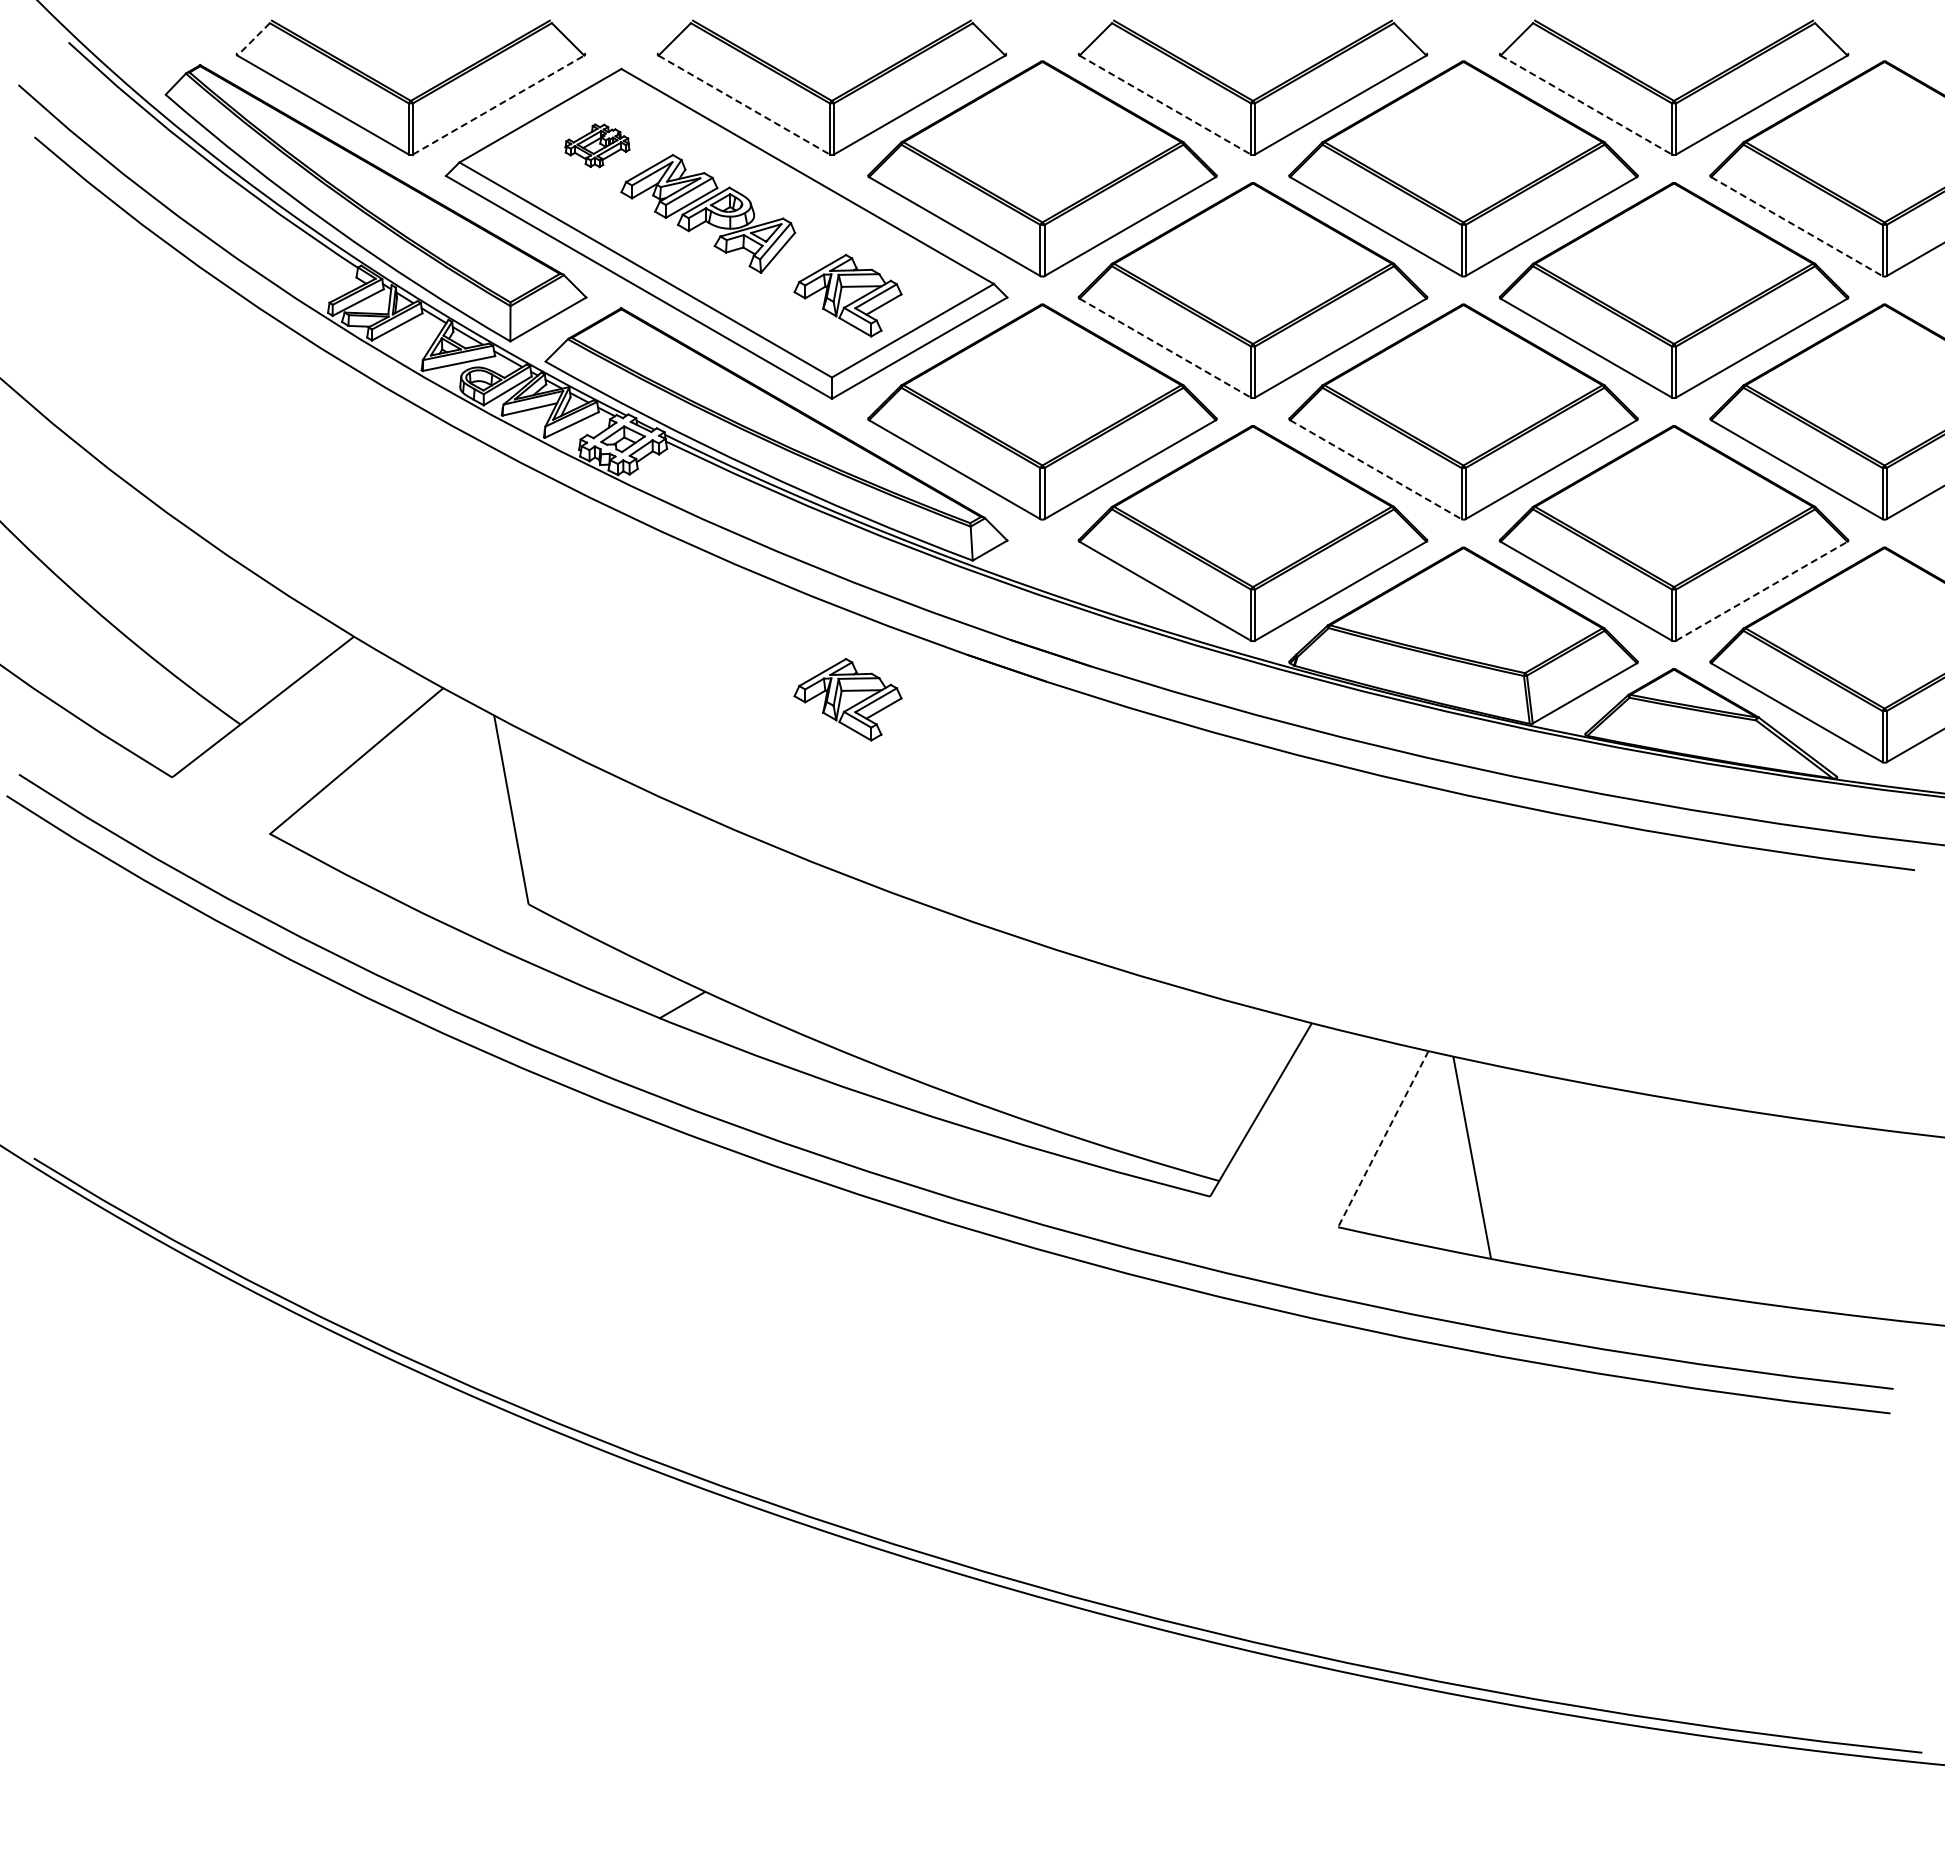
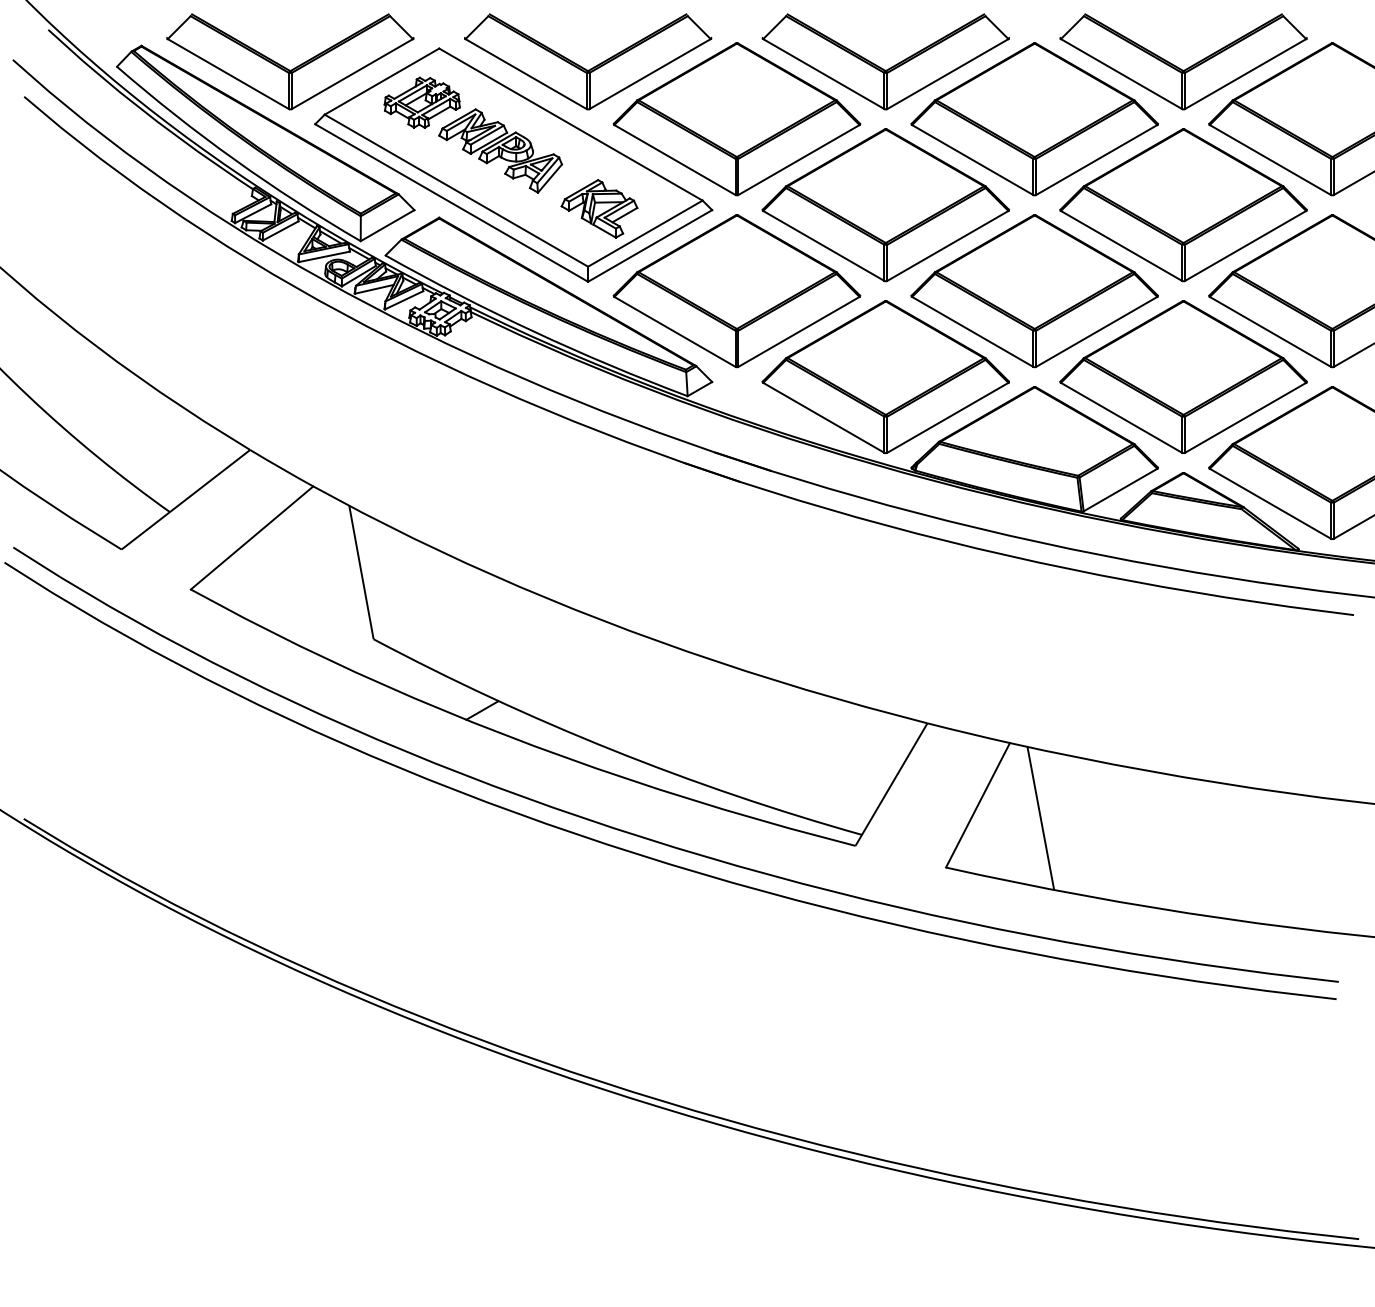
line: (253, 39) -> (179, 27), dashed -> solid
line: (498, 105) -> (352, 74), dashed -> solid
line: (744, 105) -> (526, 74), dashed -> solid
line: (1165, 105) -> (823, 74), dashed -> solid
line: (1586, 105) -> (1121, 74), dashed -> solid
part: (597, 145) -> (422, 102), size x1.67
line: (1796, 226) -> (1270, 159), dashed -> solid
line: (1165, 348) -> (823, 246), dashed -> solid
line: (1375, 469) -> (972, 331), dashed -> solid
line: (1761, 591) -> (1245, 418), dashed -> solid
part: (847, 699) -> (599, 494), removed
line: (1383, 1139) -> (978, 805), dashed -> solid

